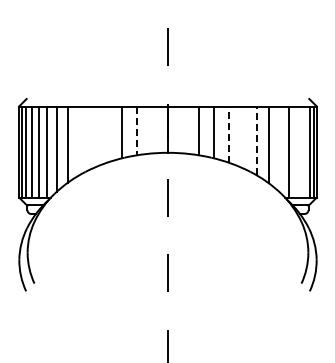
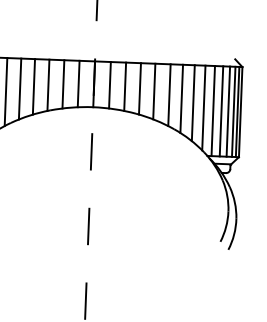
line: (152, 129) -> (78, 83), added
line: (183, 129) -> (109, 84), added
line: (136, 131) -> (62, 84), dashed -> solid
line: (107, 134) -> (34, 86), added
line: (228, 134) -> (153, 91), dashed -> solid
line: (93, 137) -> (20, 89), added
line: (244, 137) -> (169, 94), added
line: (79, 140) -> (6, 91), added
line: (256, 140) -> (181, 98), dashed -> solid
line: (279, 149) -> (203, 108), added
line: (297, 151) -> (221, 110), added
line: (304, 151) -> (228, 111), added

